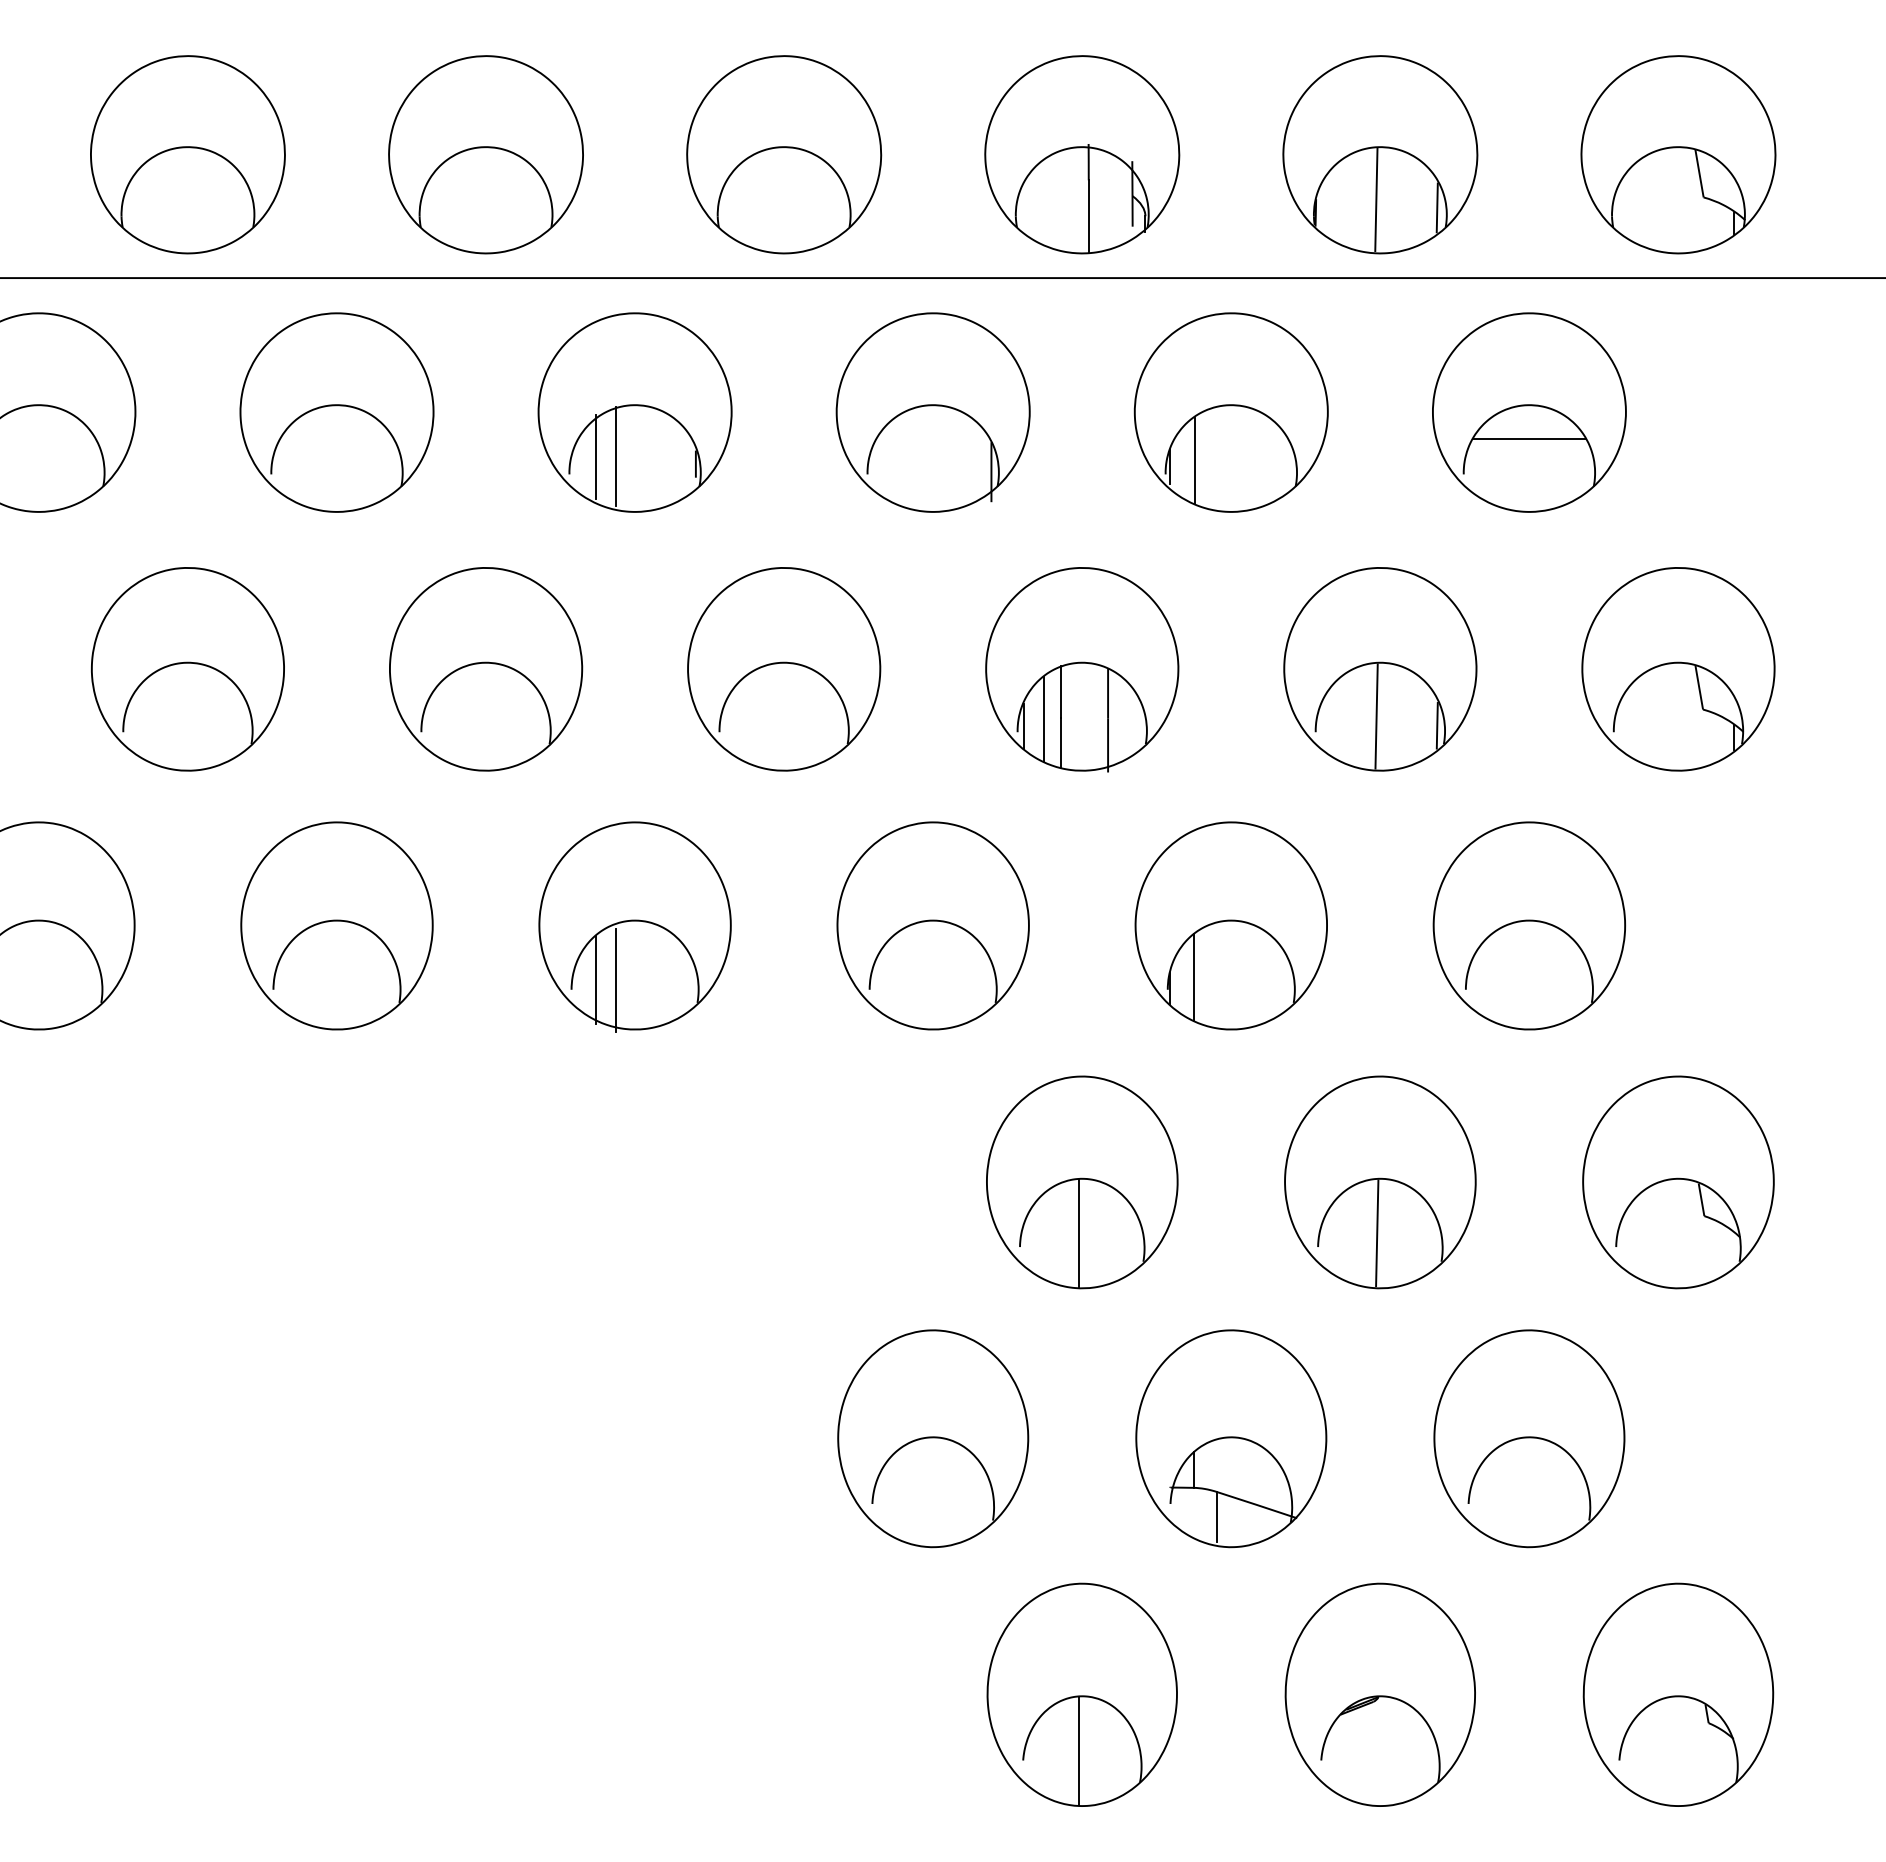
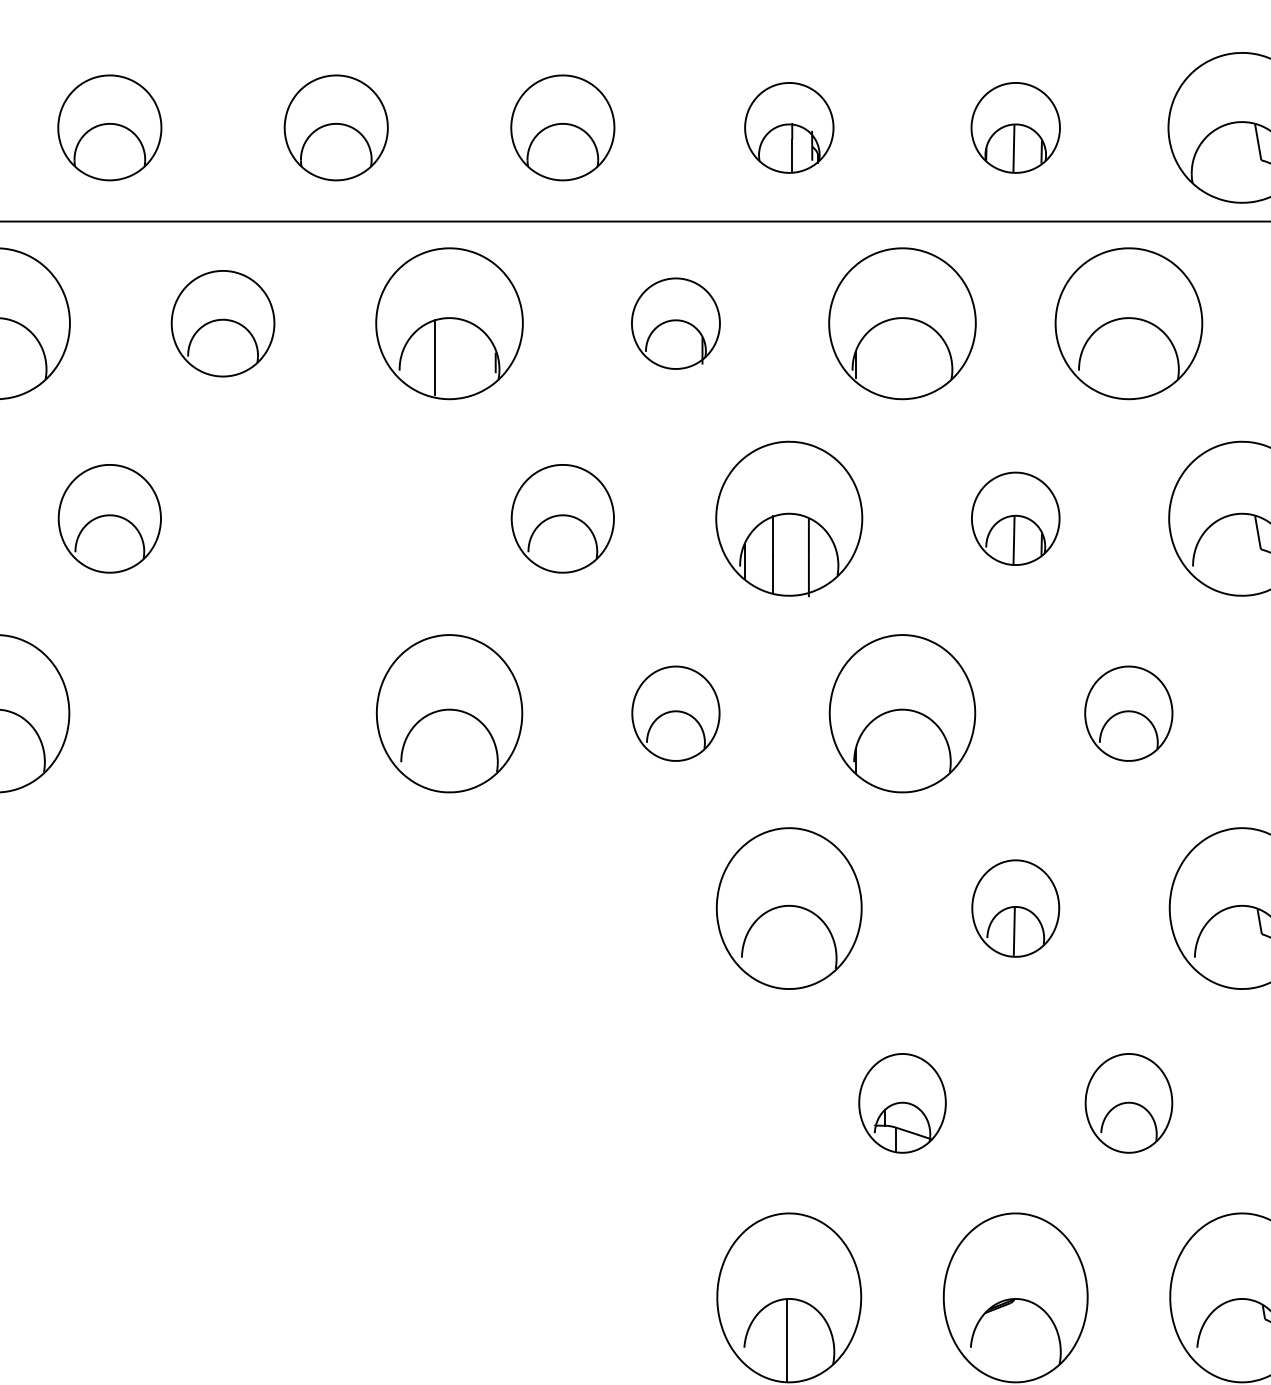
part: (187, 154) -> (109, 127), size x0.7
part: (485, 154) -> (335, 127), size x0.7
part: (784, 154) -> (563, 127), size x0.7
part: (1082, 154) -> (789, 127), size x0.6
part: (1380, 154) -> (1015, 127), size x0.6
part: (336, 412) -> (222, 323), size x0.7
part: (932, 412) -> (675, 323), size x0.6
line: (1529, 438) -> (1129, 343), removed
line: (596, 456) -> (420, 357), removed
line: (1194, 460) -> (874, 360), removed
part: (187, 669) -> (109, 518), size x0.7
part: (486, 669) -> (336, 518), removed
part: (784, 669) -> (563, 518), size x0.7
part: (1380, 669) -> (1015, 518), size x0.6
line: (1043, 719) -> (759, 556), removed
part: (336, 925) -> (222, 713), removed
part: (932, 925) -> (675, 713), size x0.6
part: (1528, 925) -> (1128, 713), size x0.6
line: (1194, 977) -> (874, 752), removed
line: (596, 979) -> (420, 754), removed
line: (616, 980) -> (435, 755), removed
part: (1380, 1182) -> (1015, 908), size x0.6
line: (1078, 1233) -> (786, 947), removed
part: (933, 1438) -> (676, 1103), removed
part: (1231, 1438) -> (902, 1103), size x0.6
part: (1529, 1438) -> (1129, 1103), size x0.6

